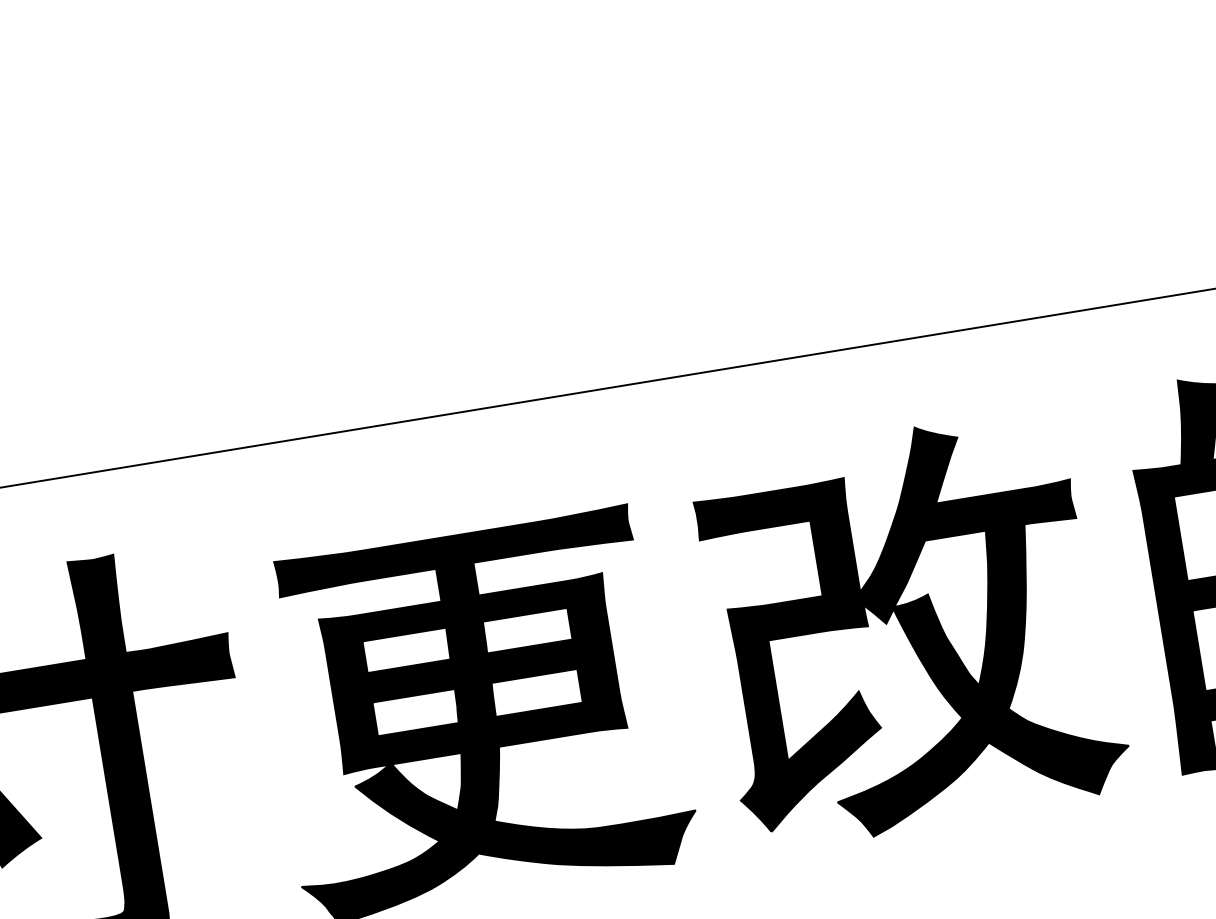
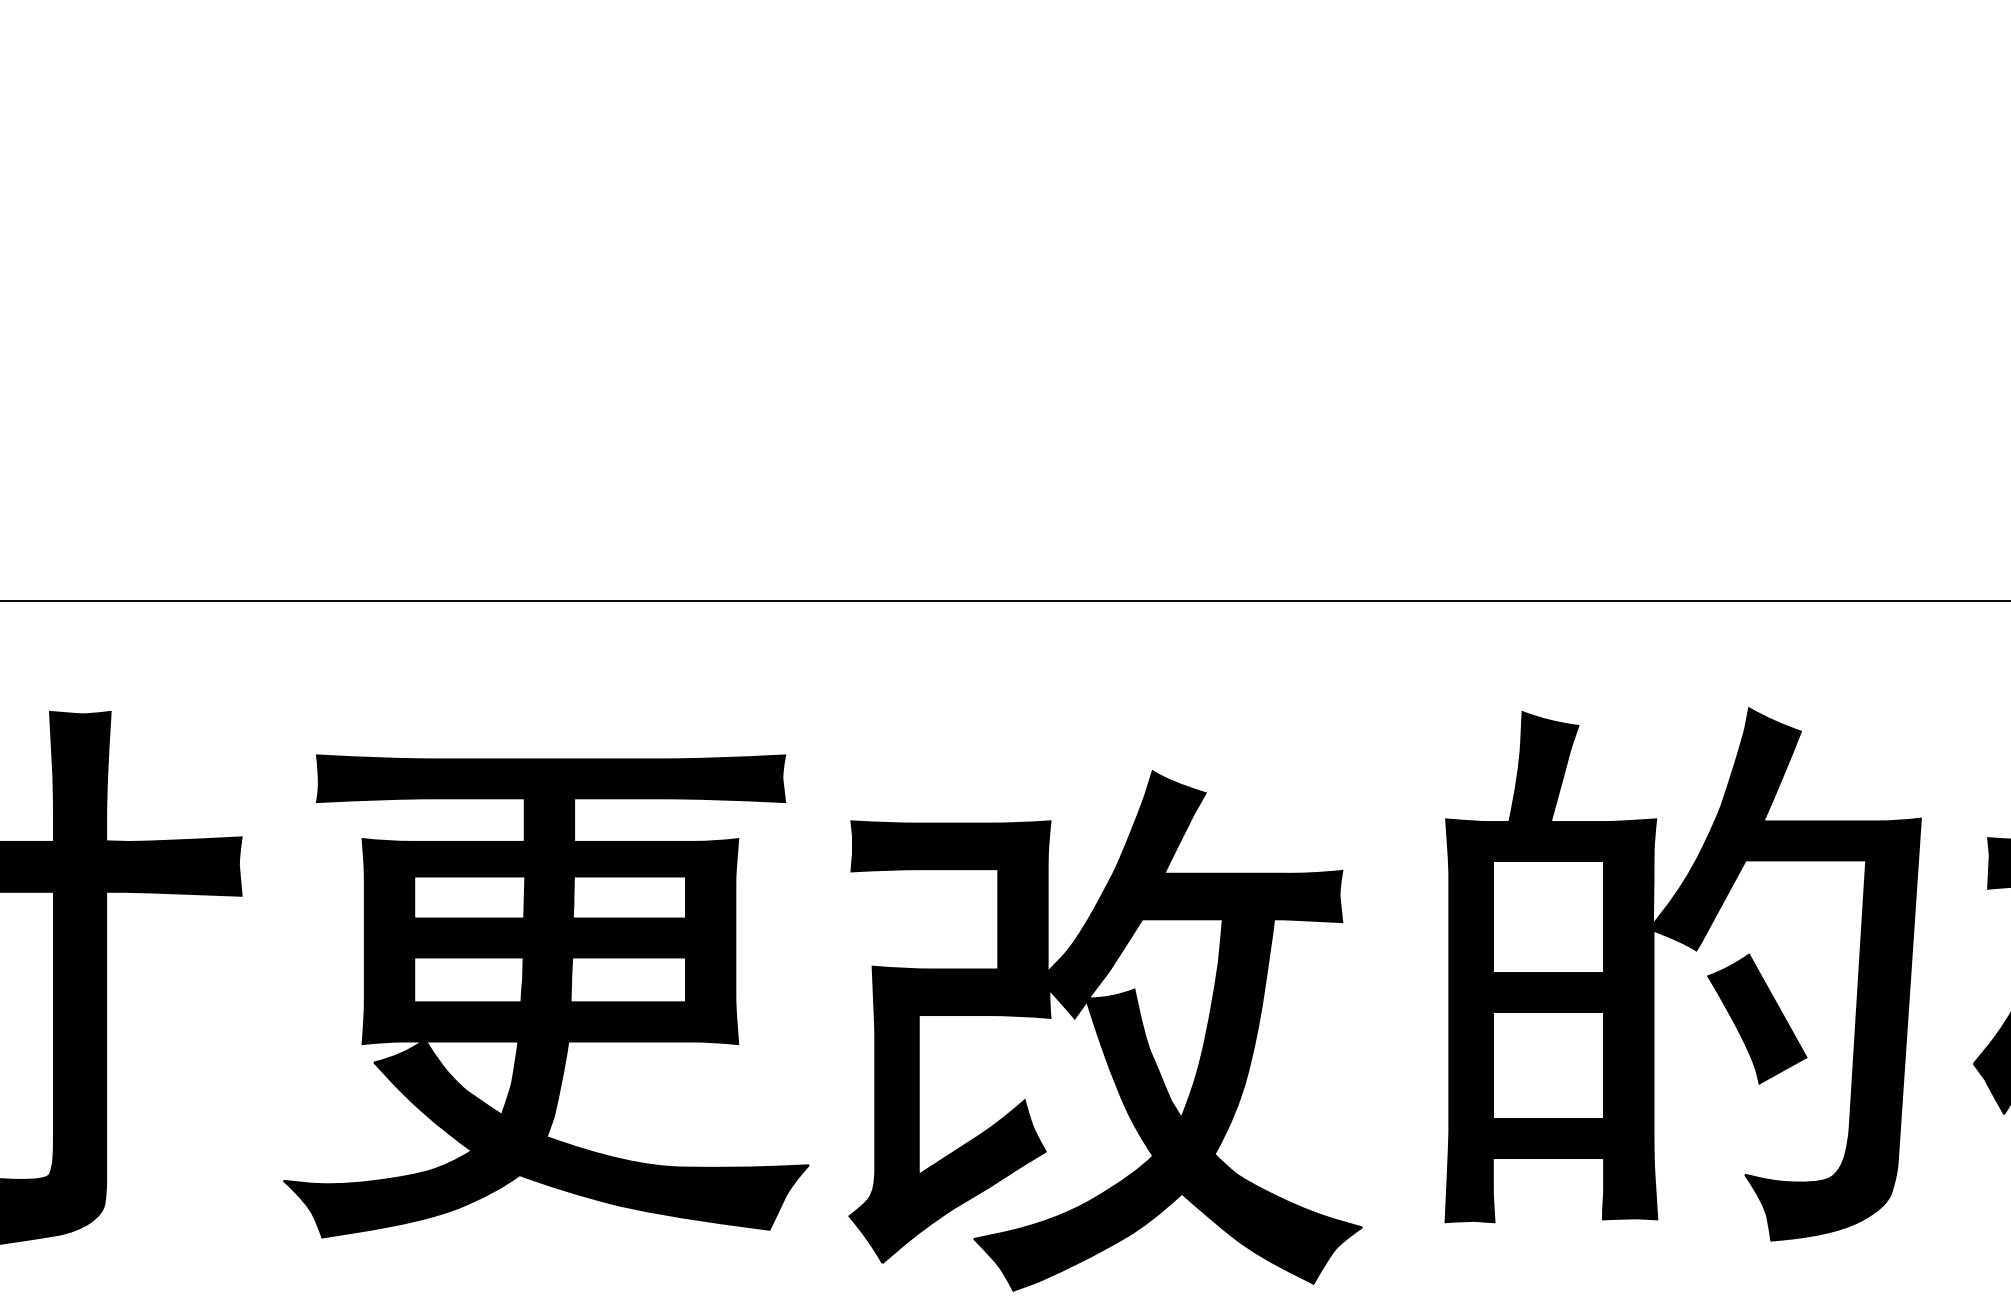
part: (911, 628) -> (1105, 1030), moved

